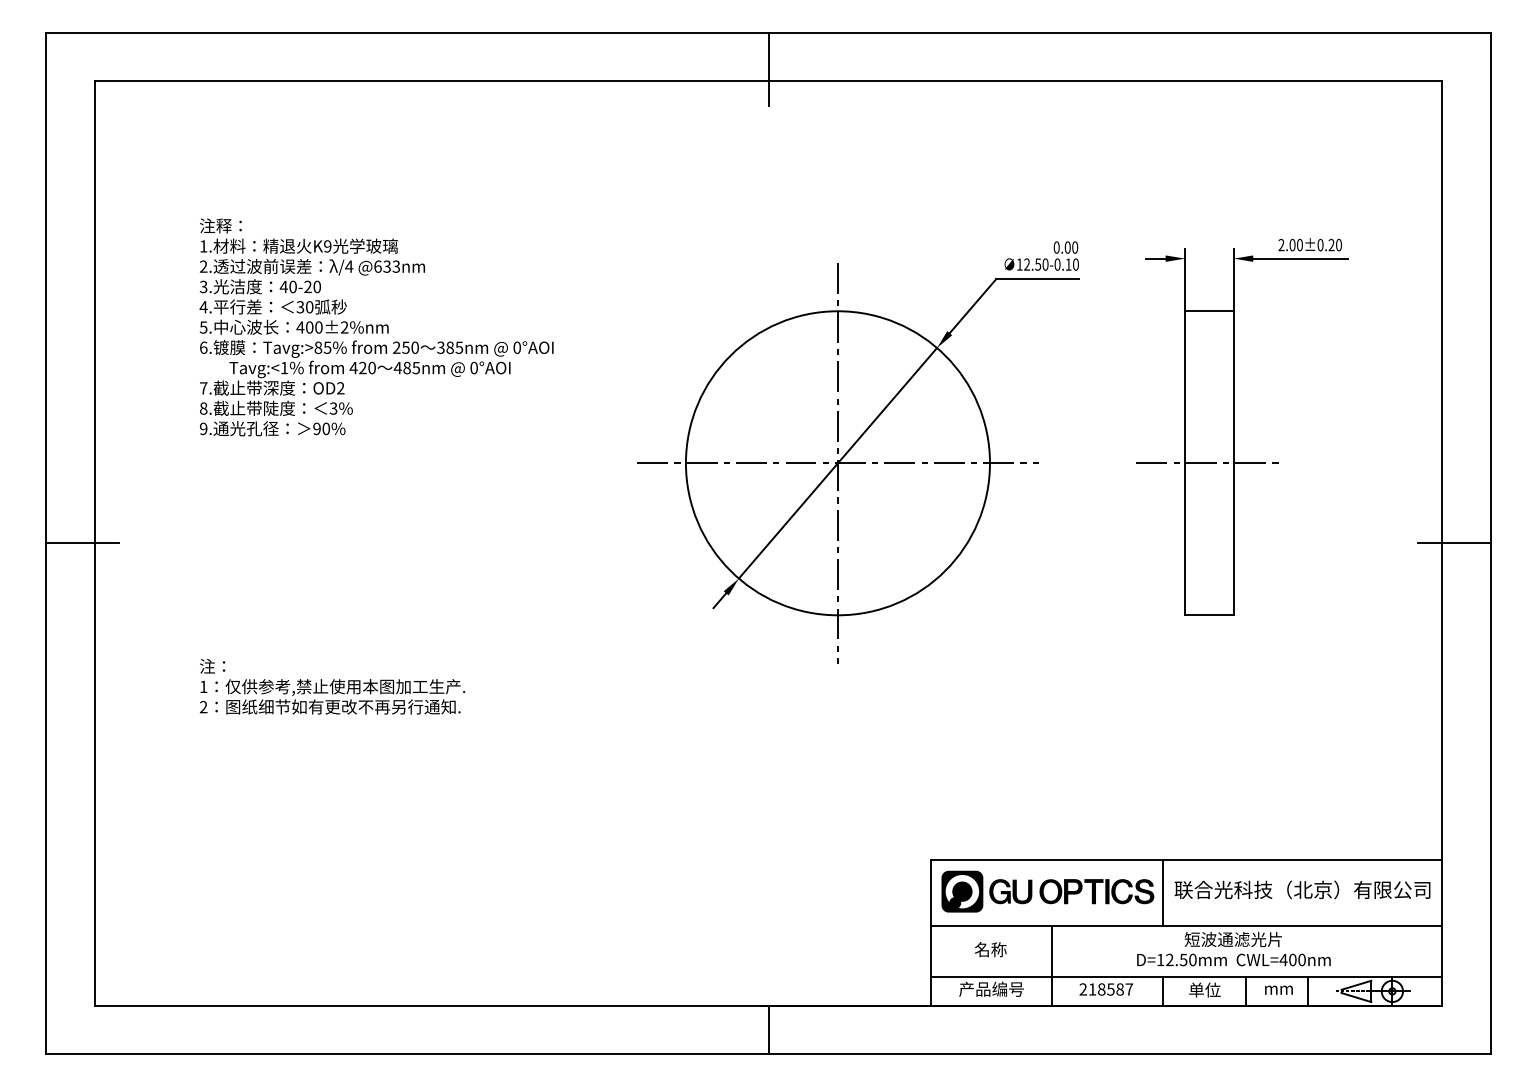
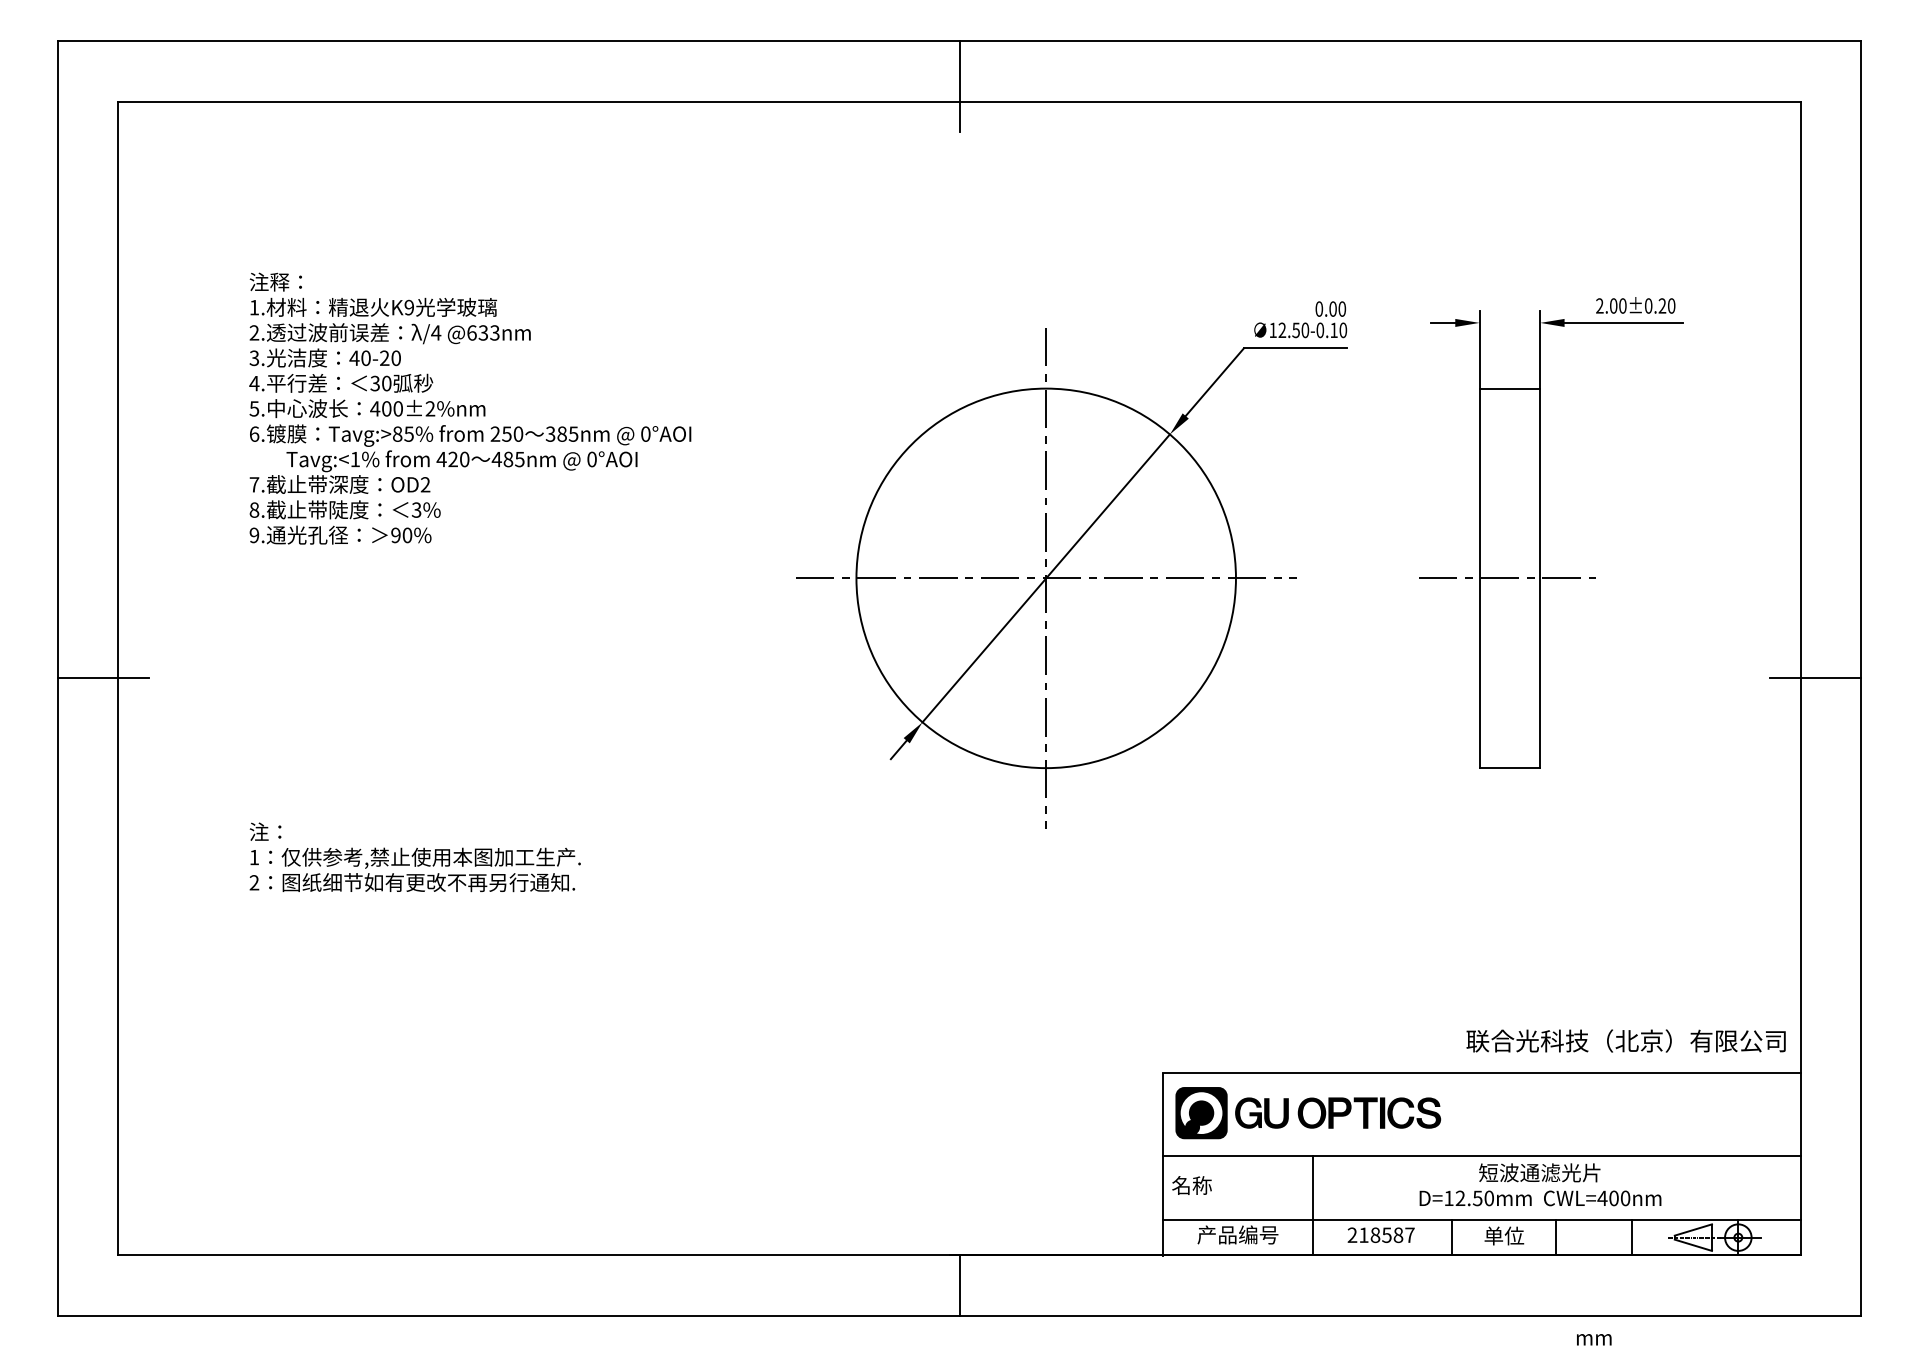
text: (1302, 889) -> (1626, 1040), moved
line: (1163, 892) -> (1452, 1114), removed
text: (990, 949) -> (1191, 1185), moved
text: (1278, 989) -> (1593, 1338), moved

